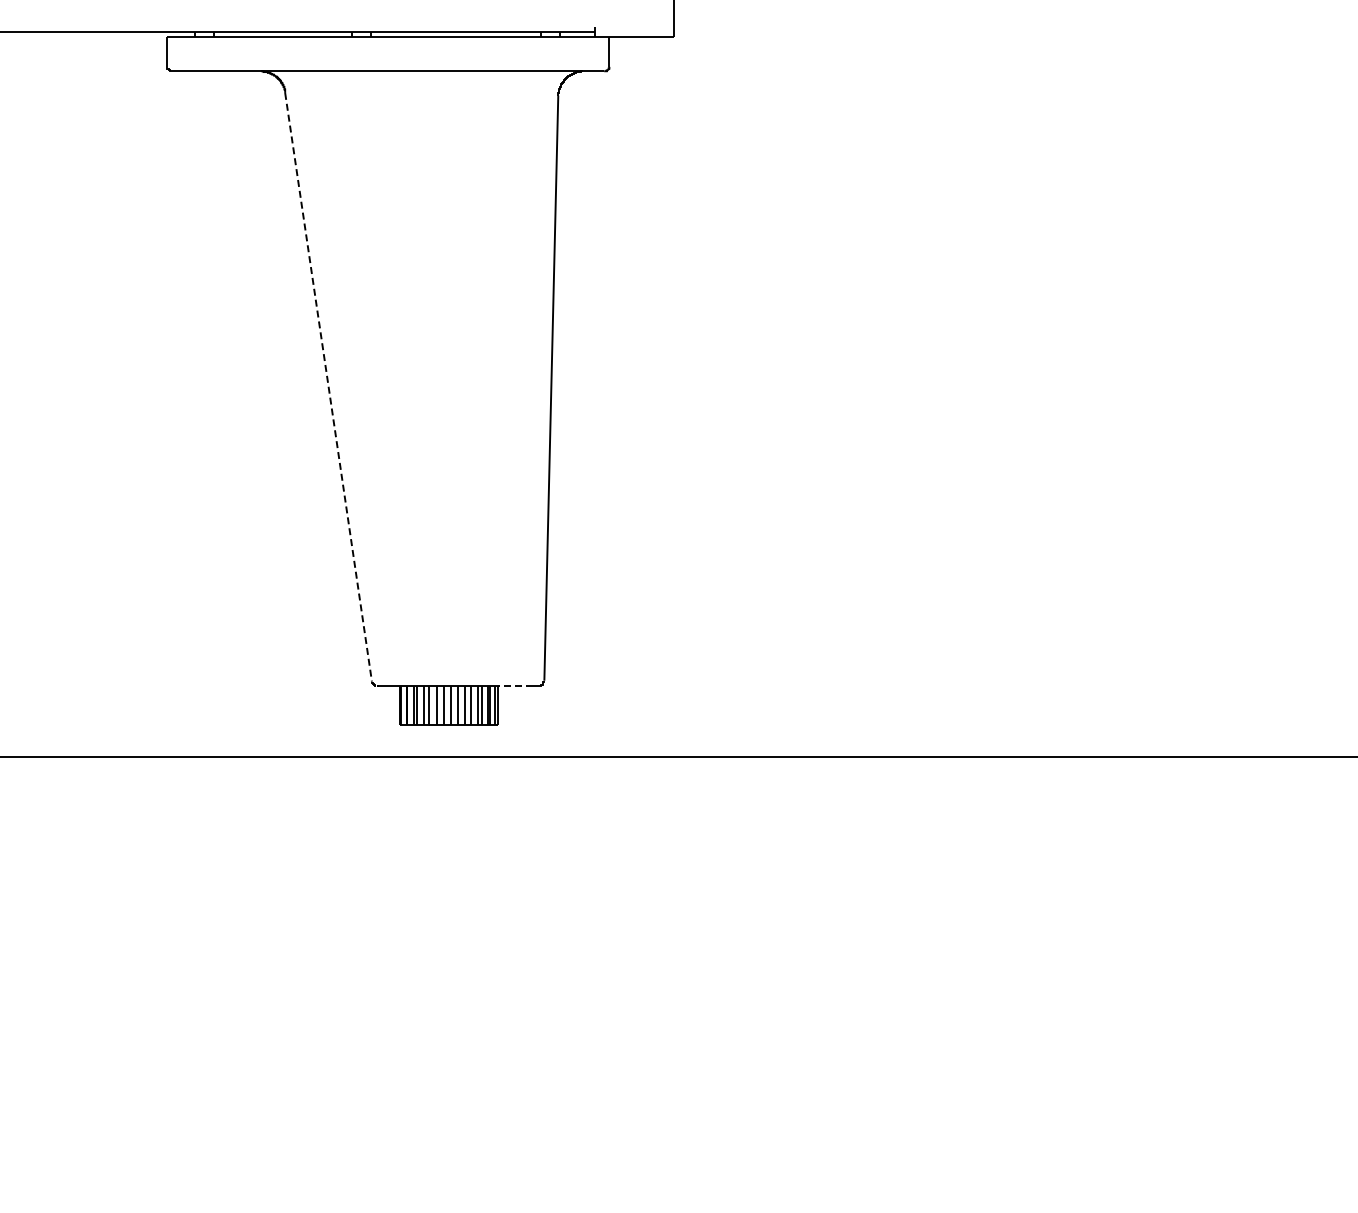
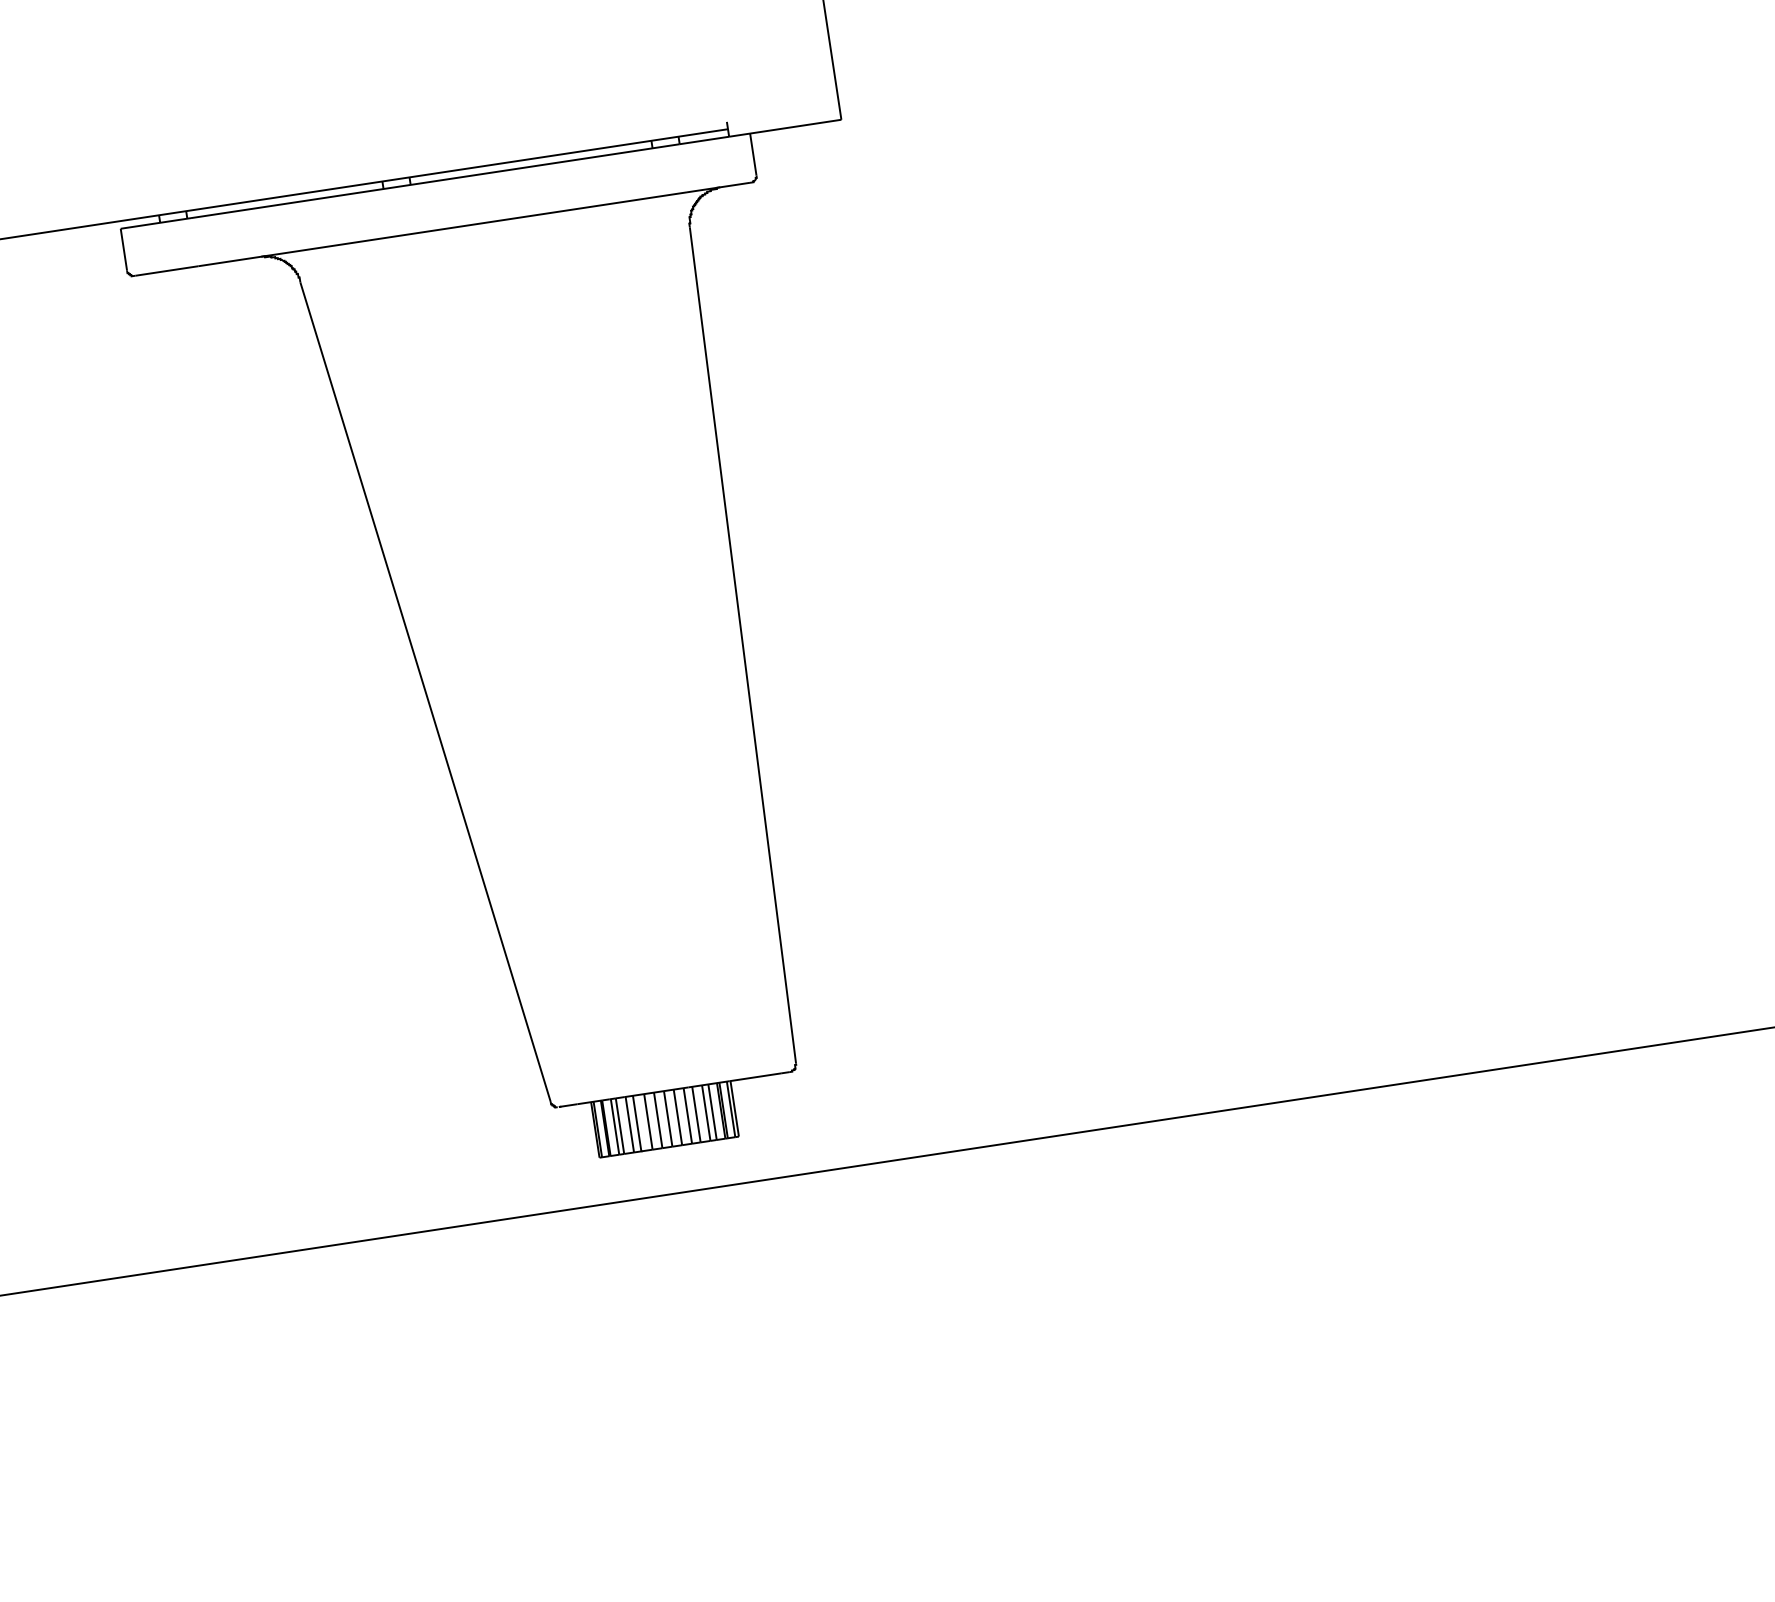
line: (328, 386) -> (425, 691), dashed -> solid
line: (514, 685) -> (754, 1076), dashed -> solid

